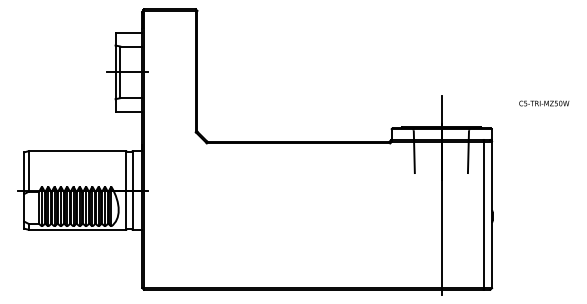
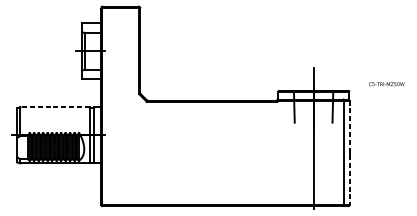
text: (544, 103) -> (386, 84), moved
line: (77, 151) -> (54, 107), solid -> dashed
line: (492, 215) -> (349, 153), solid -> dashed

